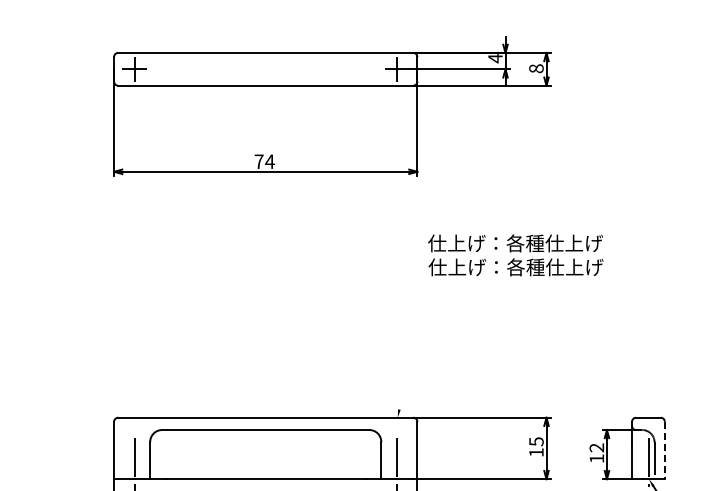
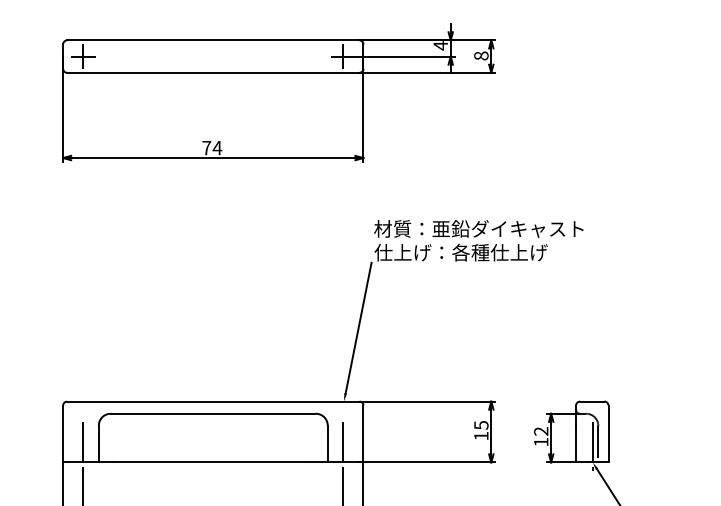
text: (533, 242) -> (478, 228), 仕上げ：各種仕上げ -> 材質：亜鉛ダイキャスト
line: (412, 342) -> (358, 327), added
line: (664, 450) -> (608, 434), dashed -> solid

